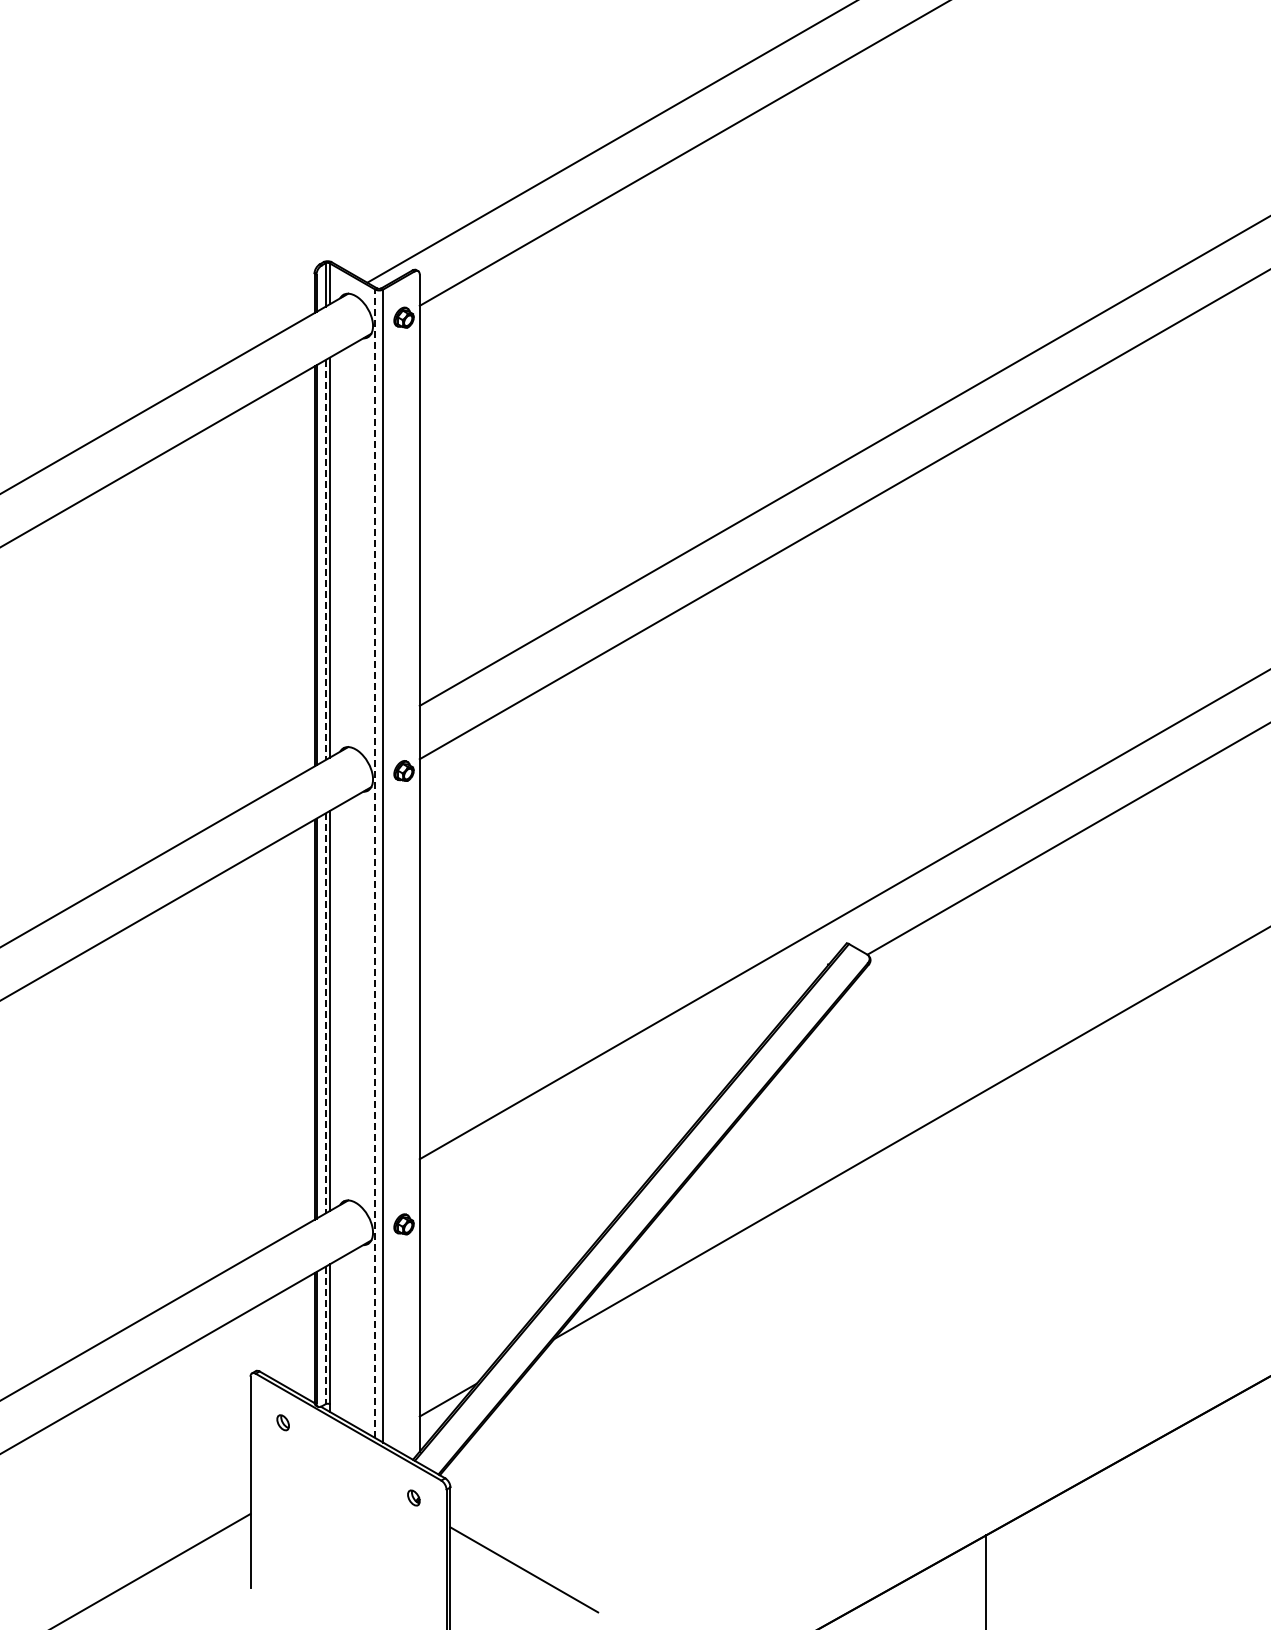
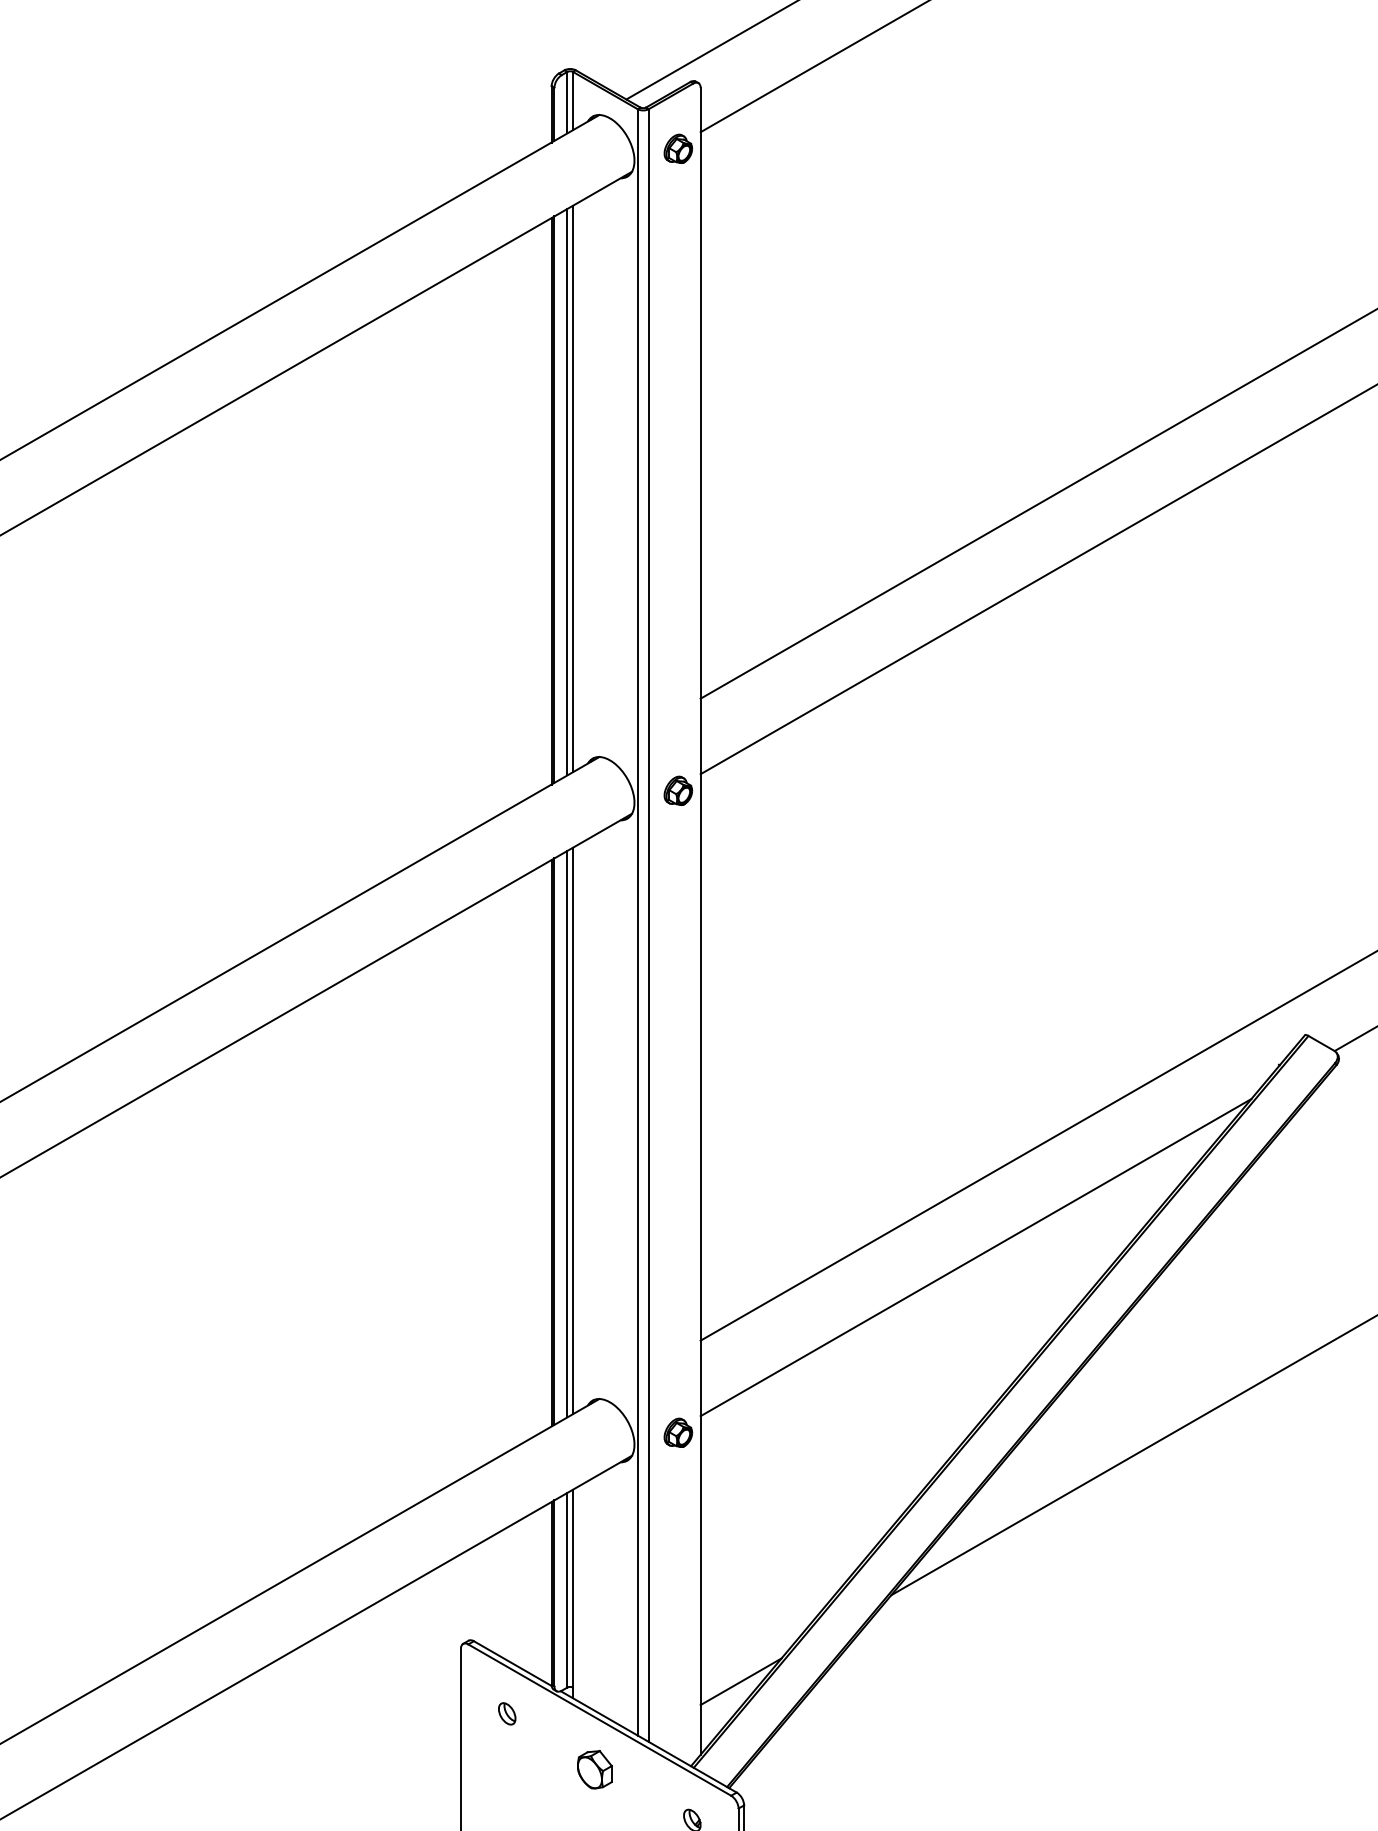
line: (325, 560) -> (567, 492), dashed -> solid
line: (375, 863) -> (637, 921), dashed -> solid
line: (325, 1013) -> (567, 1134), dashed -> solid
line: (613, 1100) -> (974, 1257), added
line: (325, 1335) -> (567, 1590), dashed -> solid
part: (345, 1461) -> (595, 1768), added

